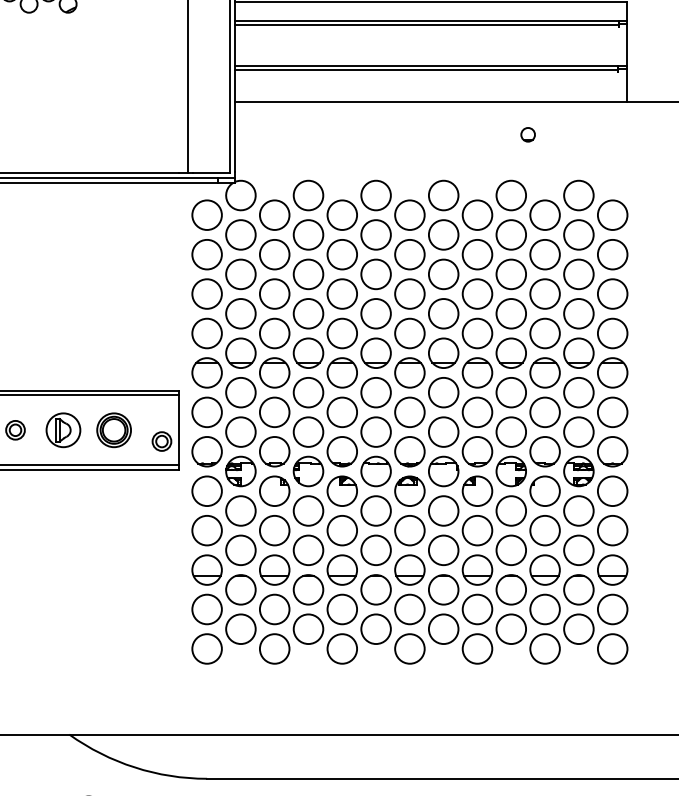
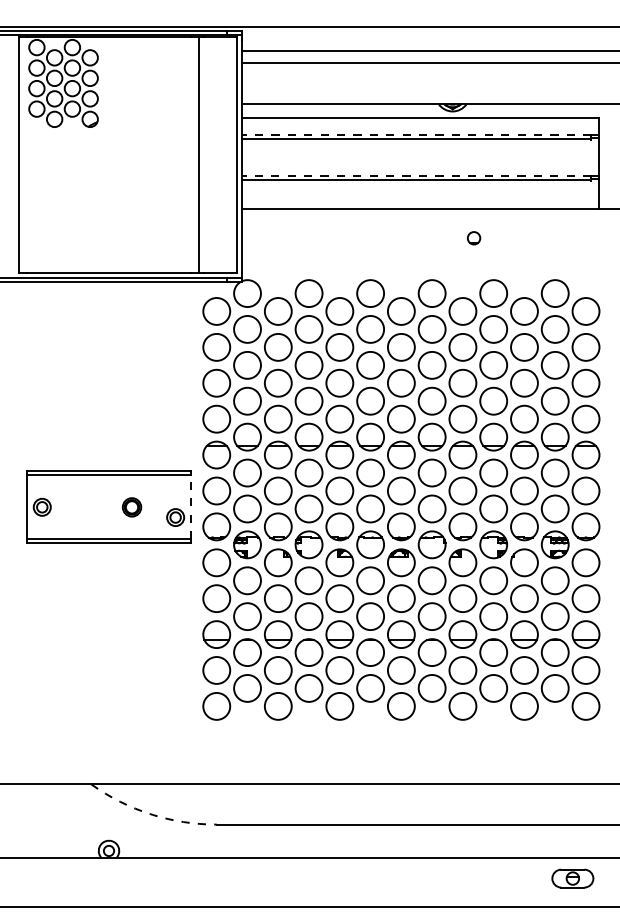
line: (426, 20) -> (416, 134), solid -> dashed
line: (426, 65) -> (416, 175), solid -> dashed
circle: (528, 135) -> (474, 238), moved
part: (62, 430) -> (85, 507), removed
part: (113, 430) -> (131, 507), size x0.6
line: (179, 430) -> (191, 507), solid -> dashed
arc: (134, 767) -> (150, 814), solid -> dashed

